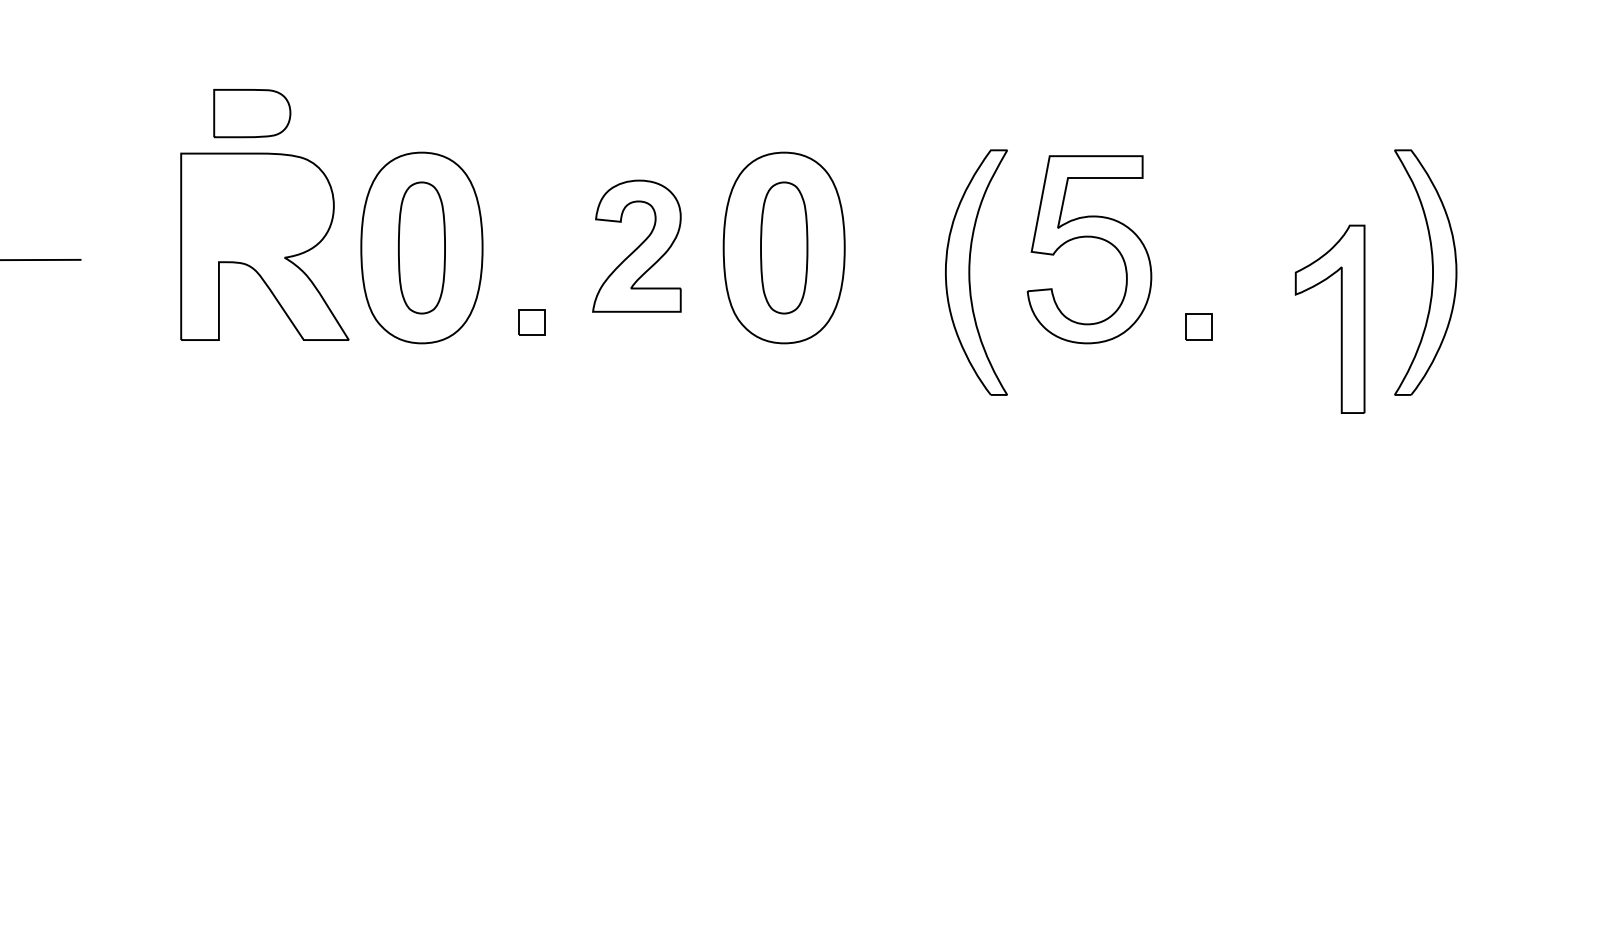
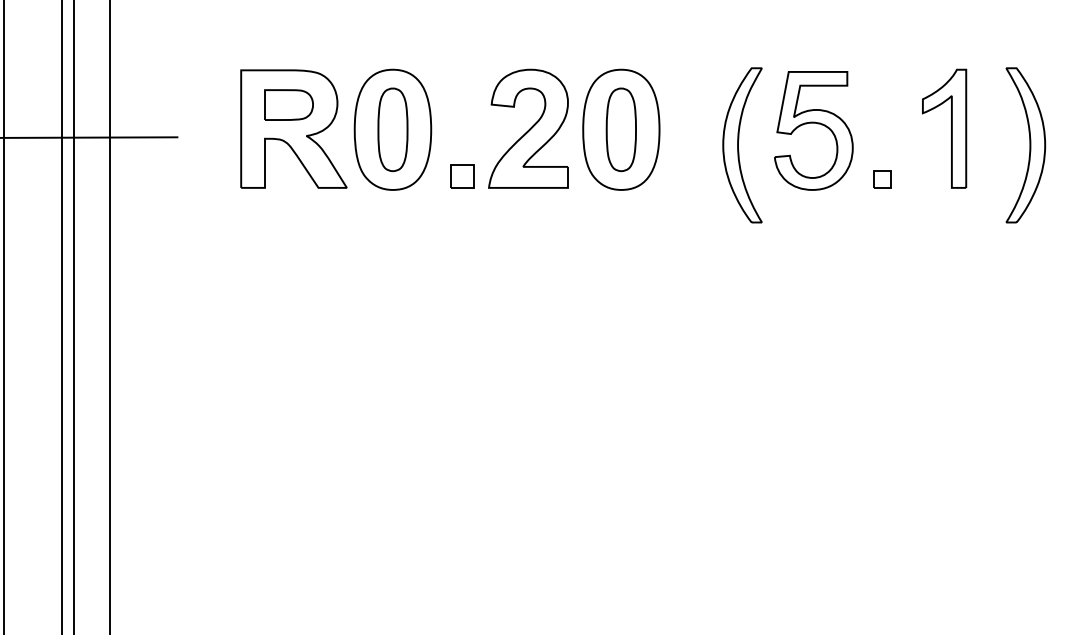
part: (251, 112) -> (288, 104), moved
part: (636, 245) -> (528, 128), size x1.43
part: (1341, 318) -> (951, 128), moved
part: (532, 322) -> (462, 176), size x1.43

